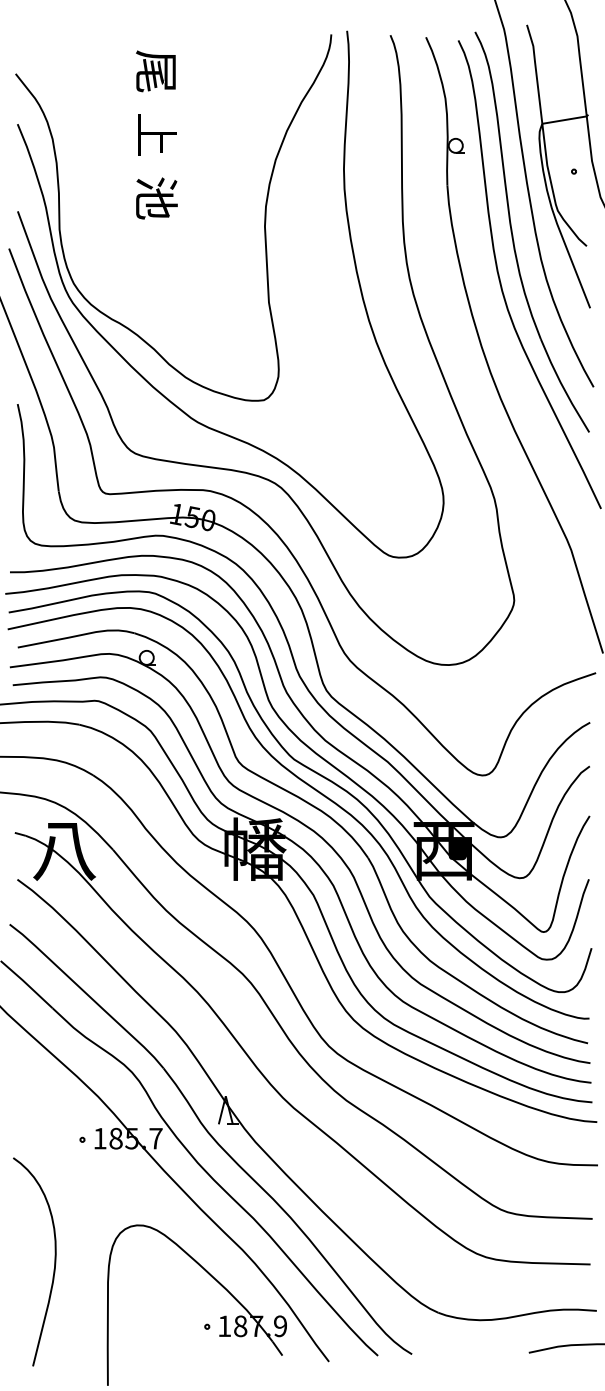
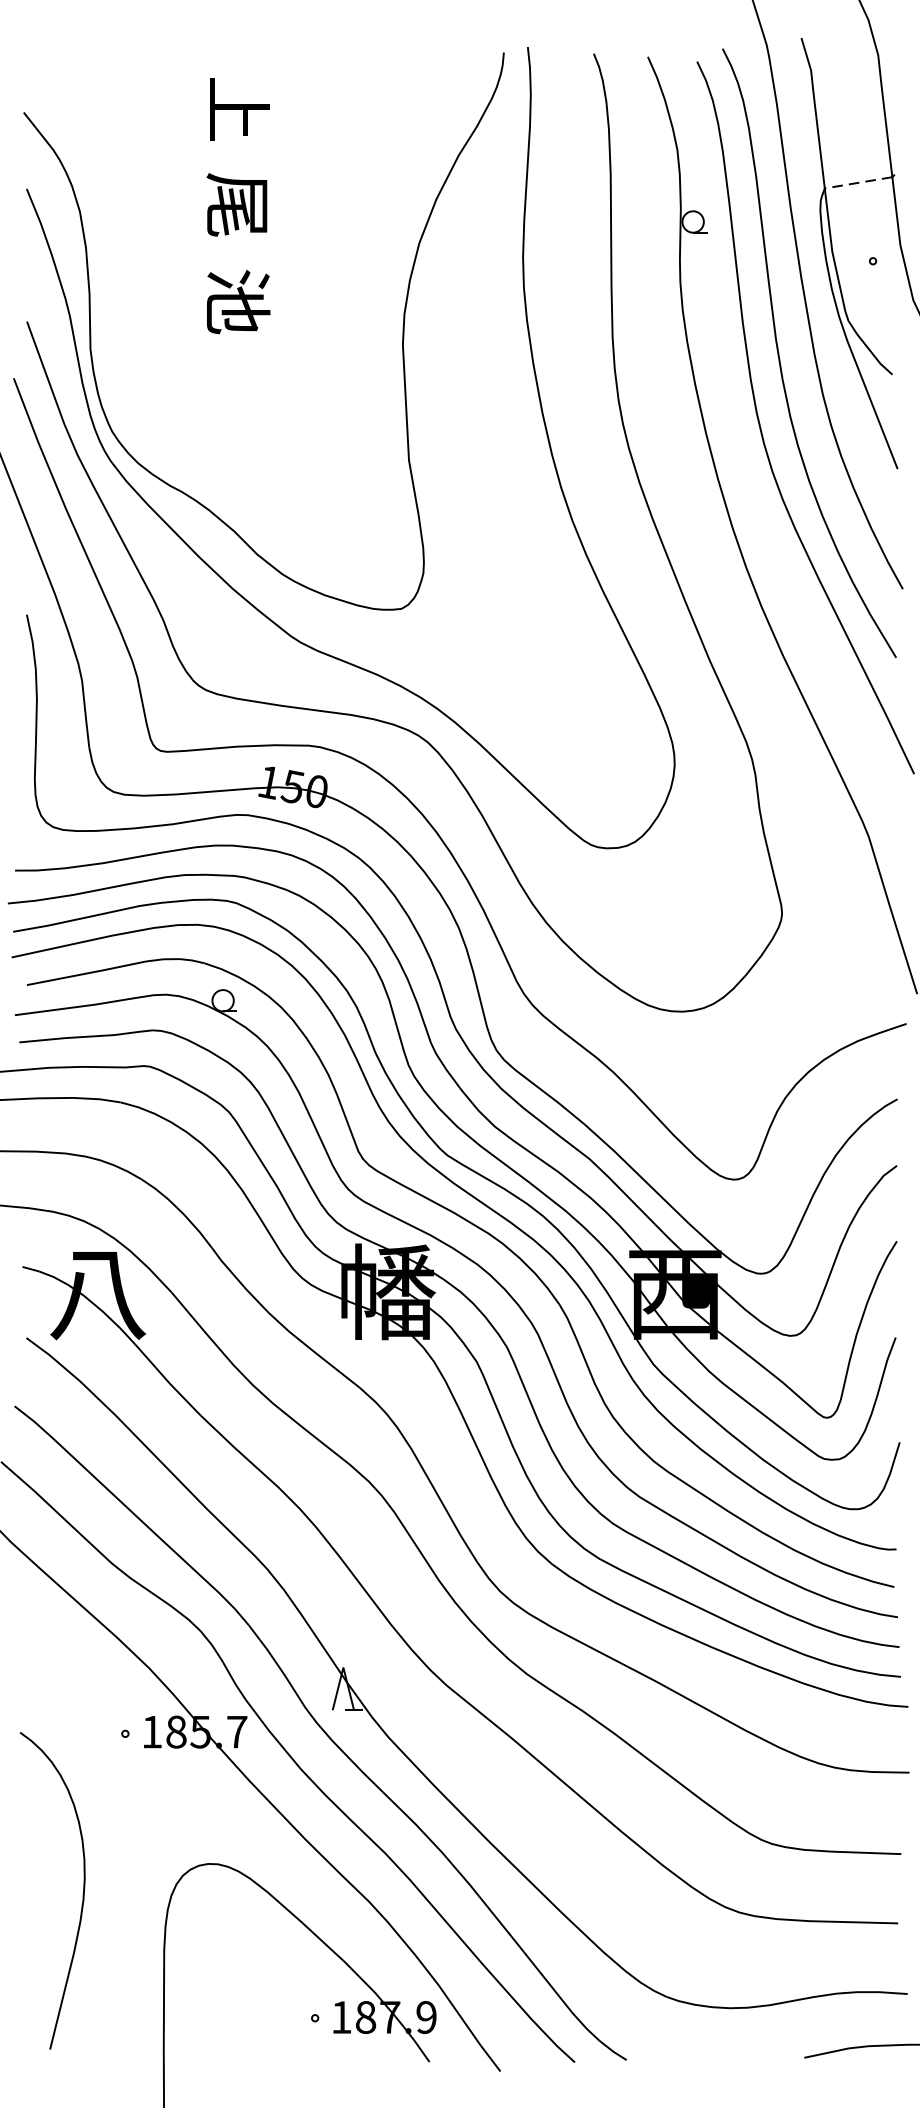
text: (156, 71) -> (237, 108), 尾 -> 上
line: (564, 120) -> (858, 183), solid -> dashed
text: (156, 134) -> (237, 204), 上 -> 尾
curve: (54, 1261) -> (82, 1889), moved

